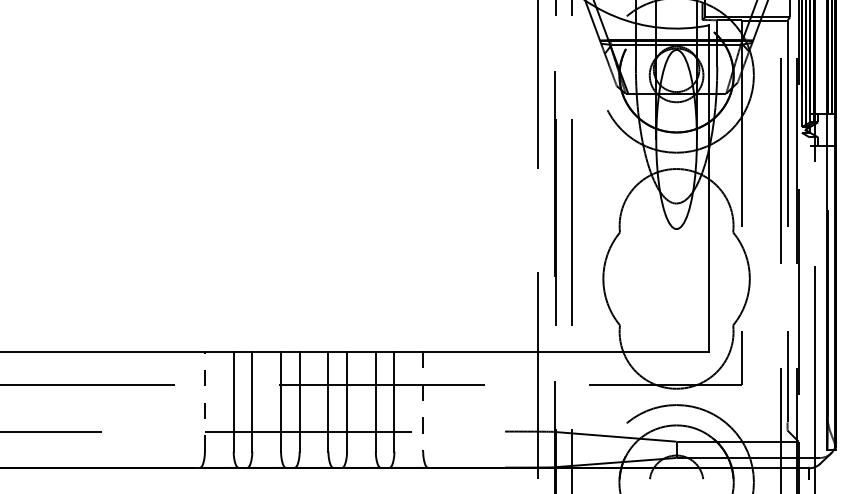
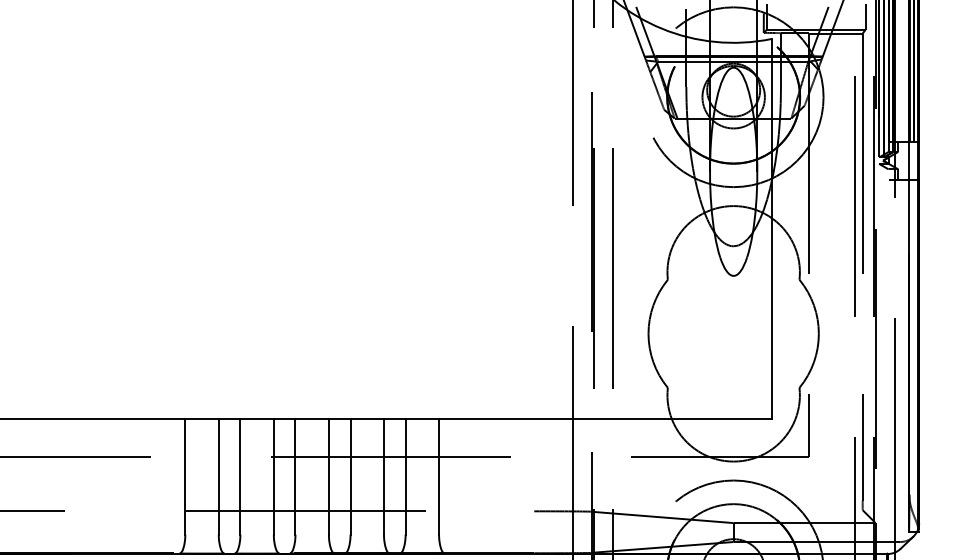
line: (204, 401) -> (184, 476), dashed -> solid
line: (423, 401) -> (439, 476), dashed -> solid

